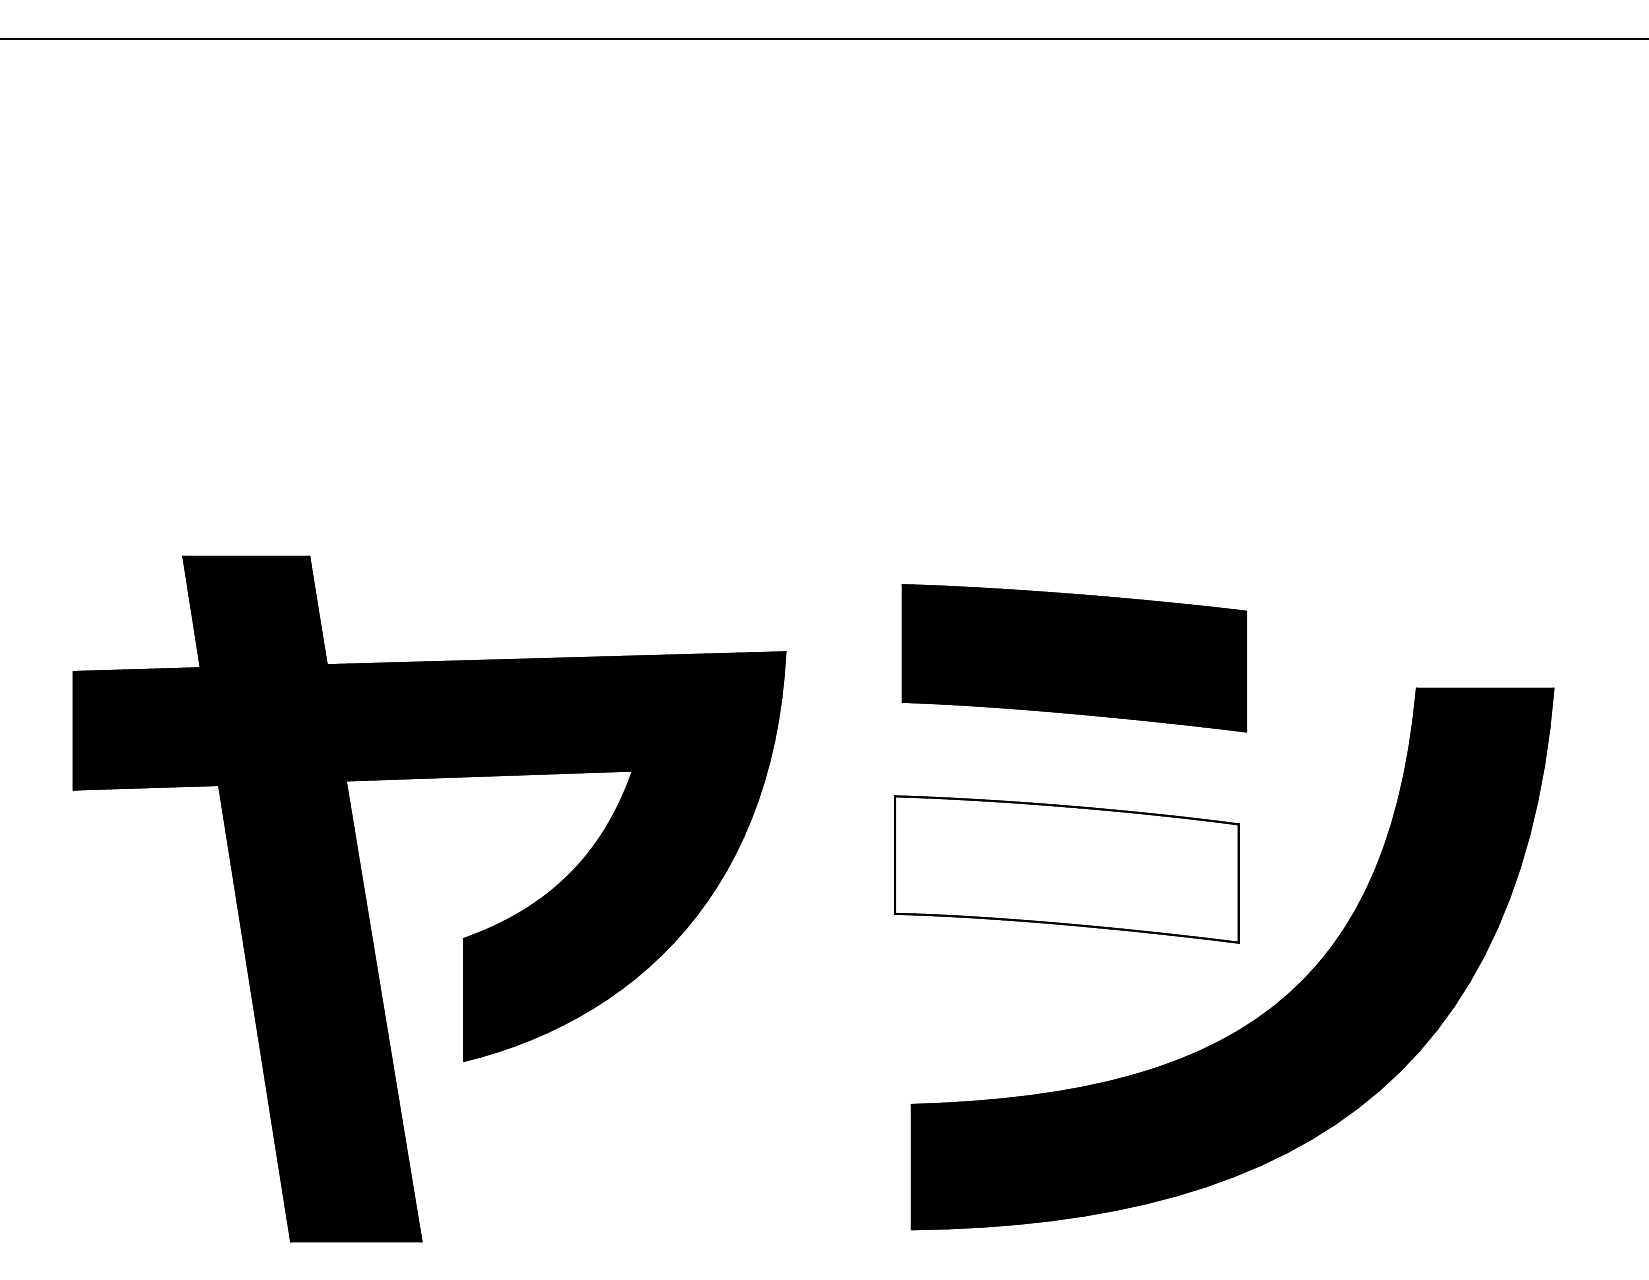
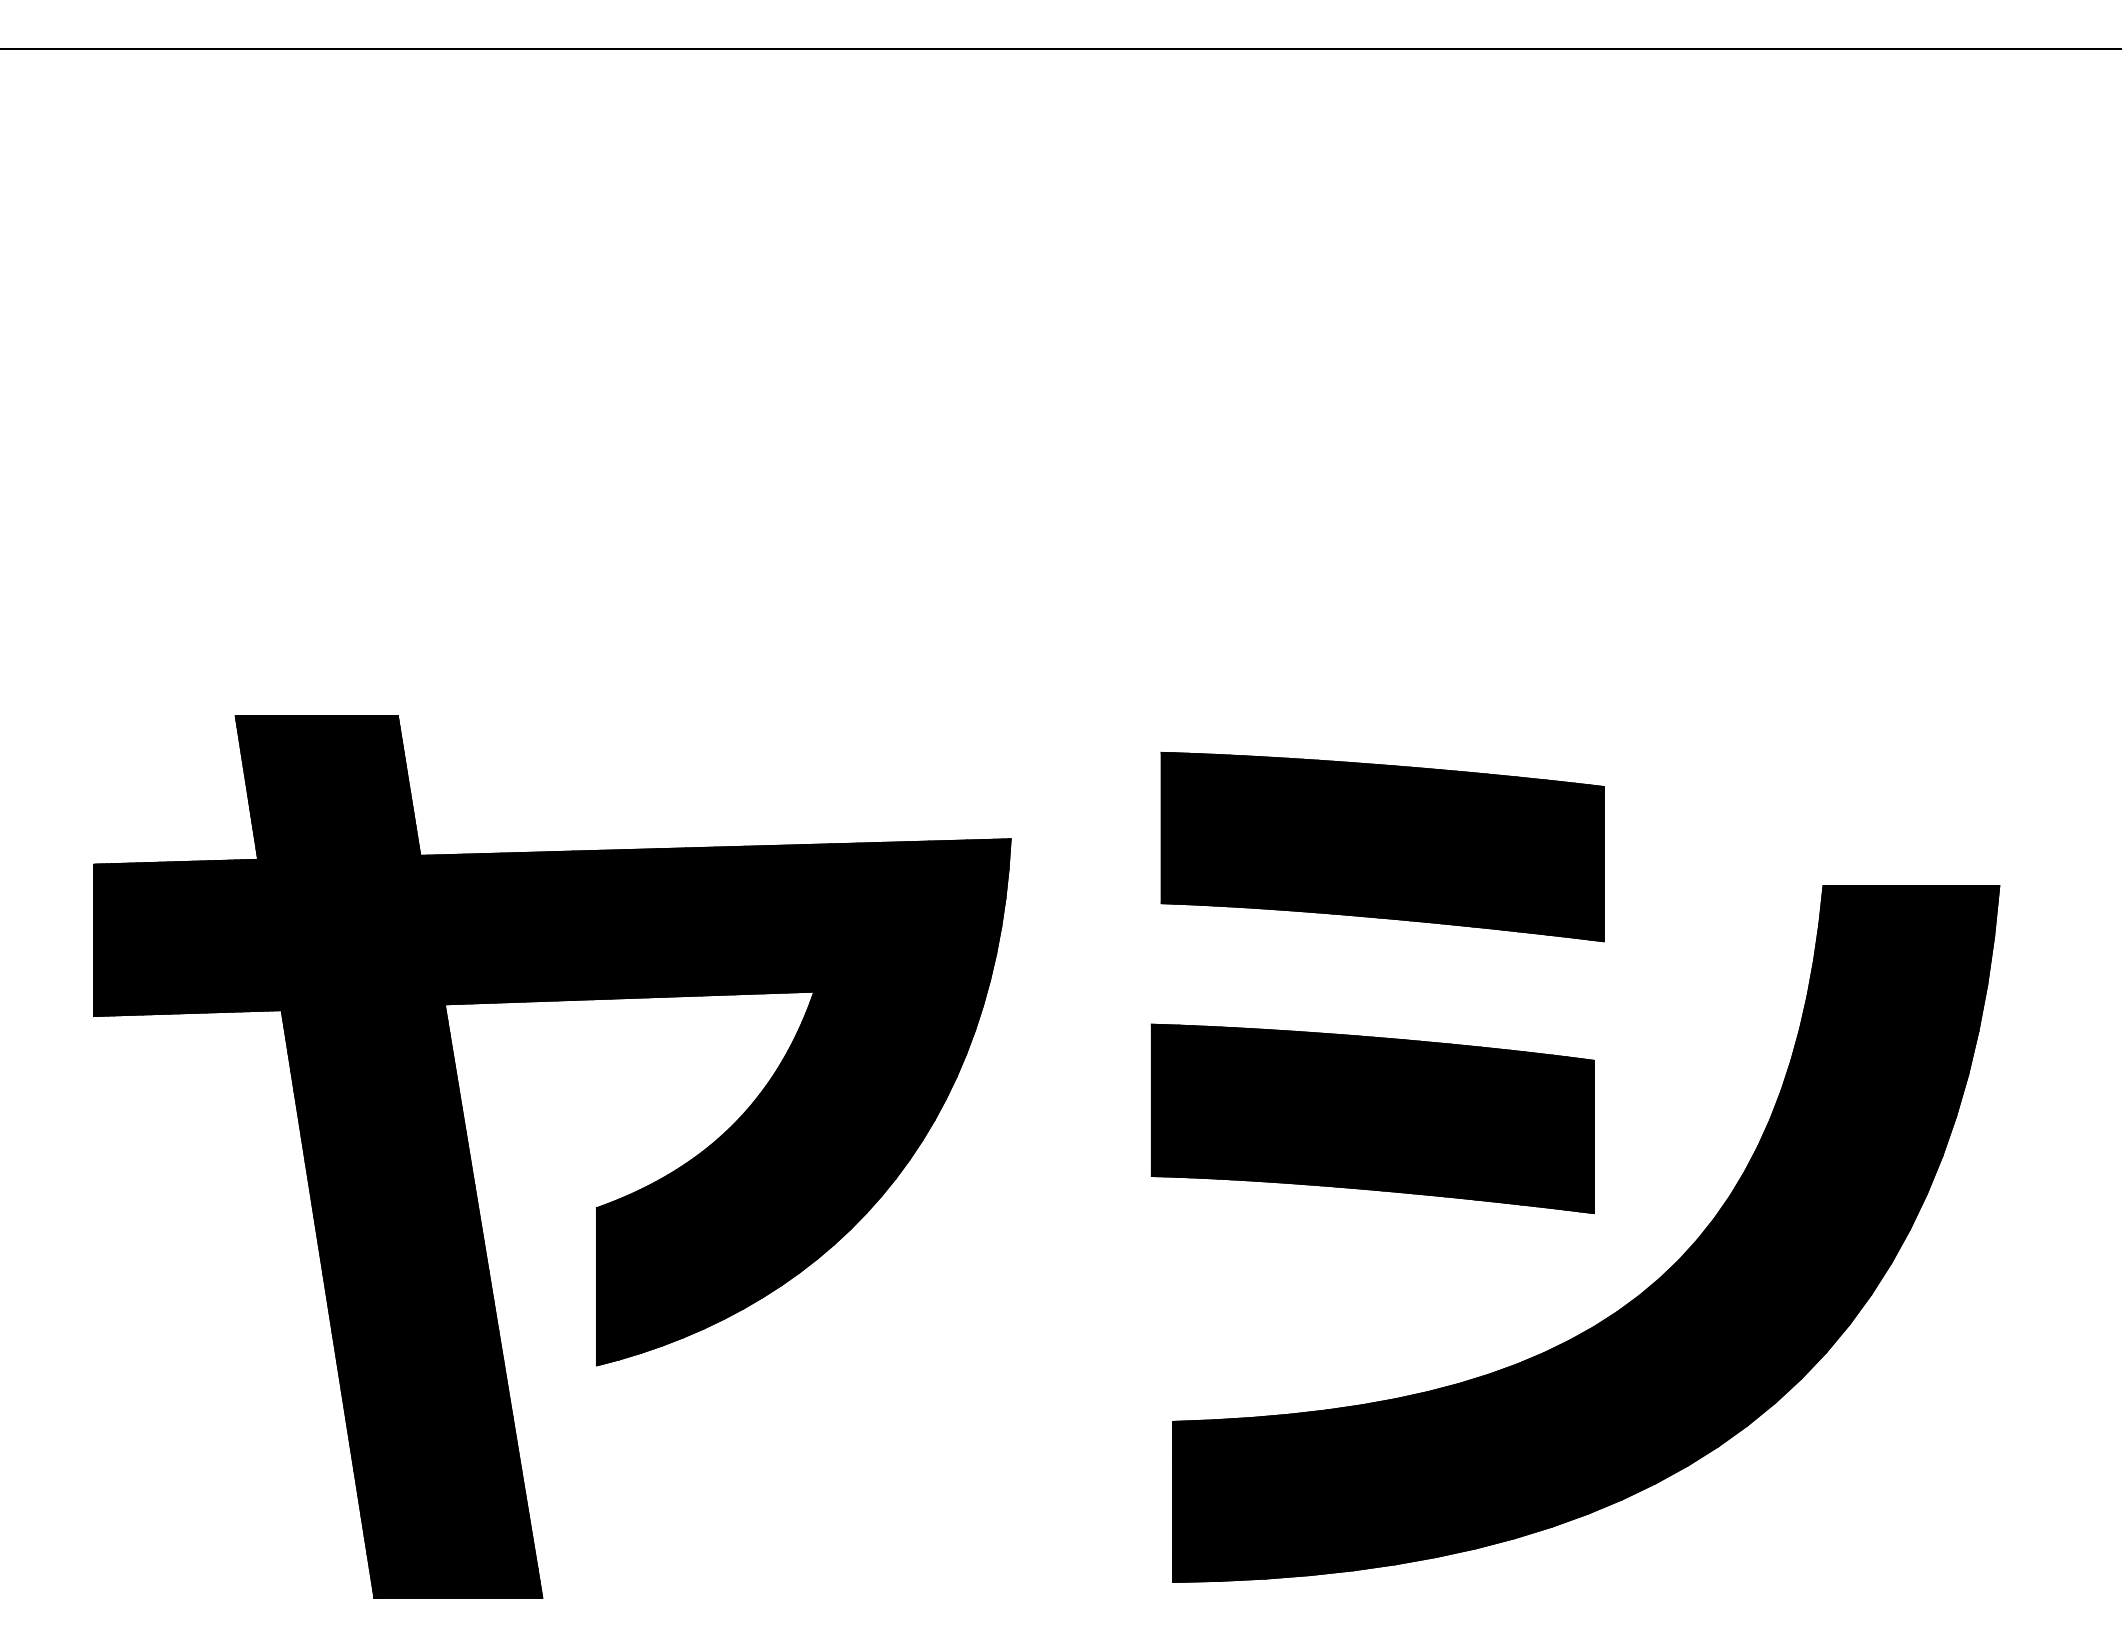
fill: (1066, 869) -> (1372, 1118), added

